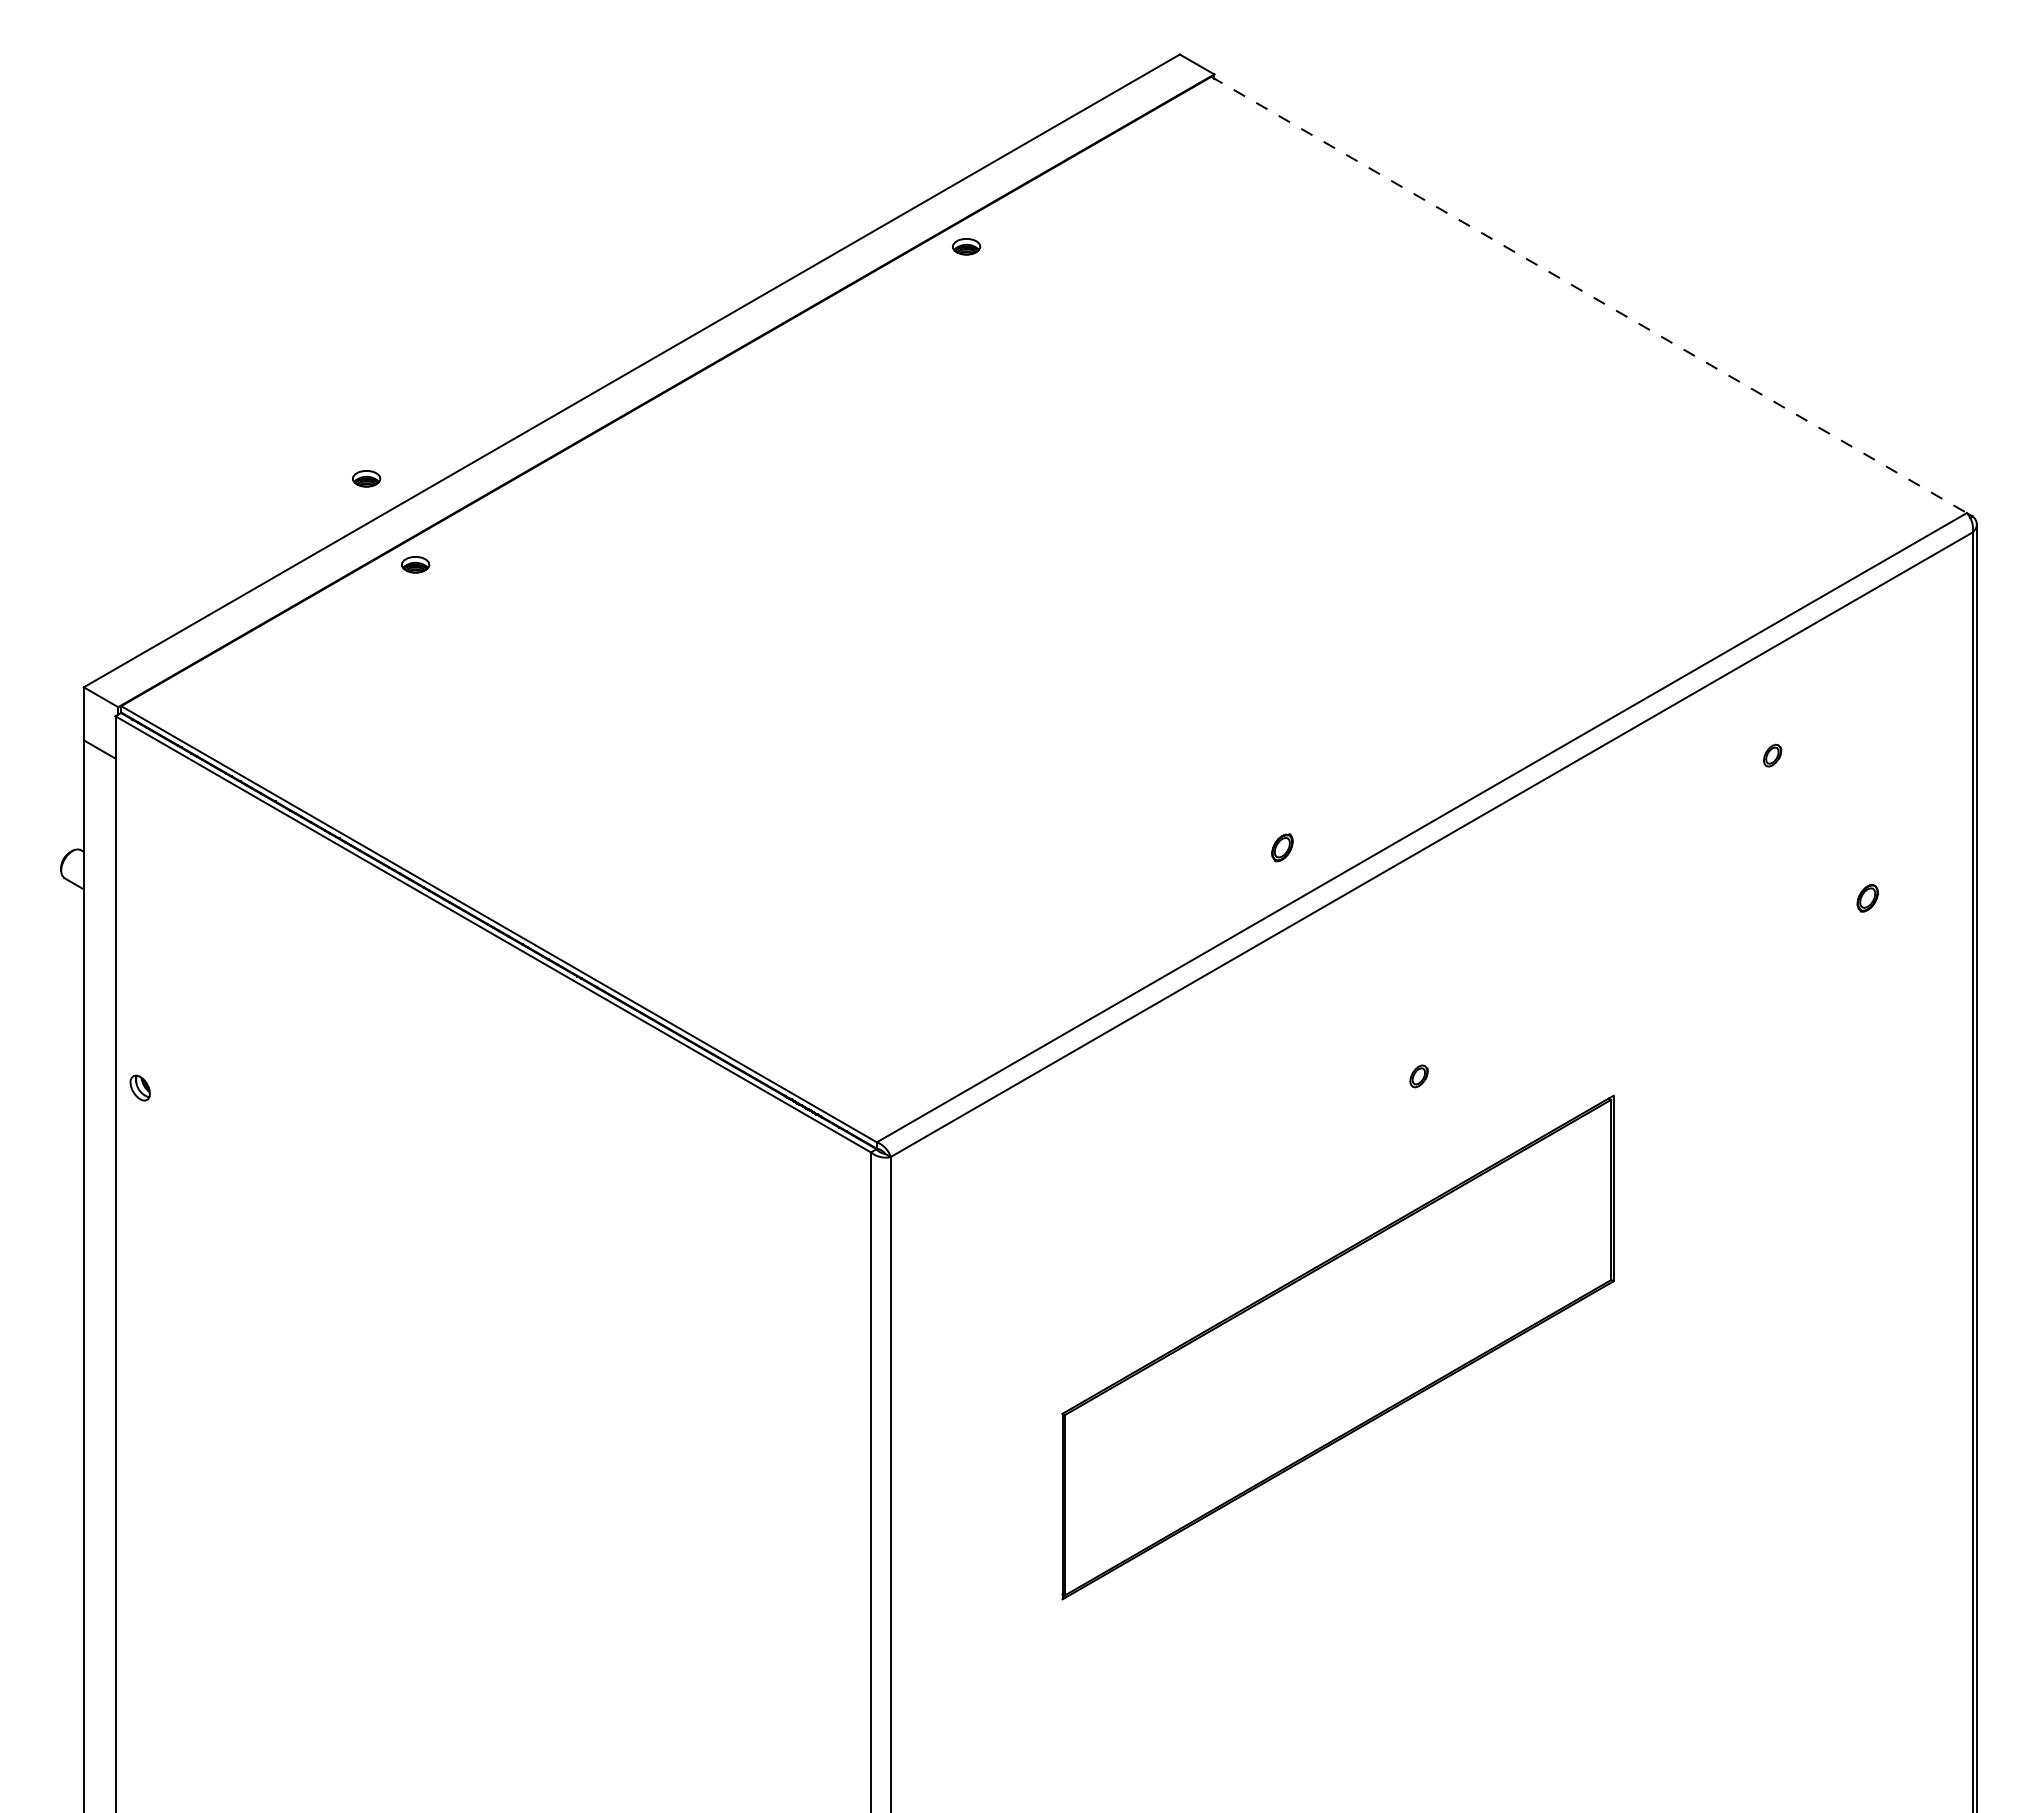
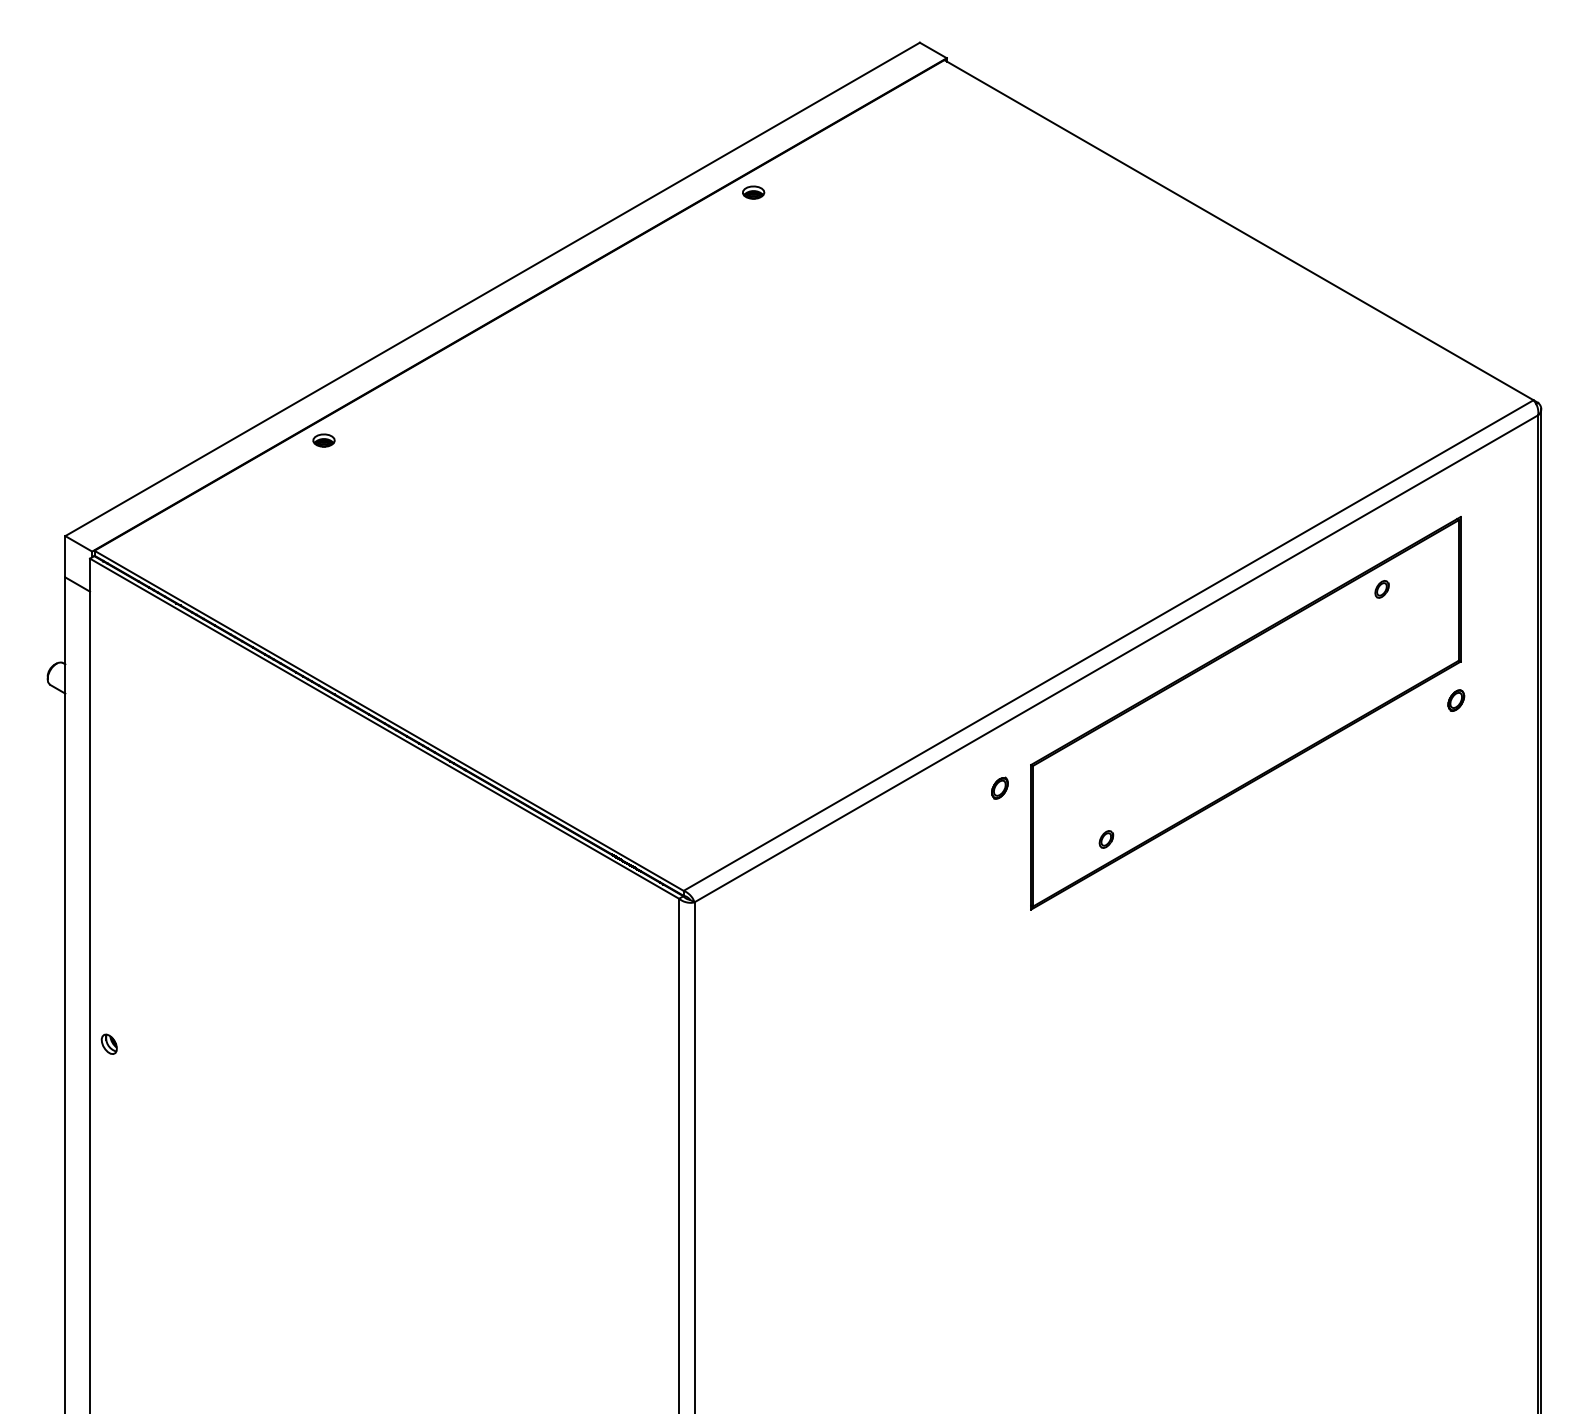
line: (1589, 295) -> (1239, 230), dashed -> solid
part: (366, 478) -> (285, 373), removed
part: (1282, 847) -> (999, 788), moved
part: (139, 1087) -> (108, 1043), moved
part: (1337, 1347) -> (1245, 713), moved

